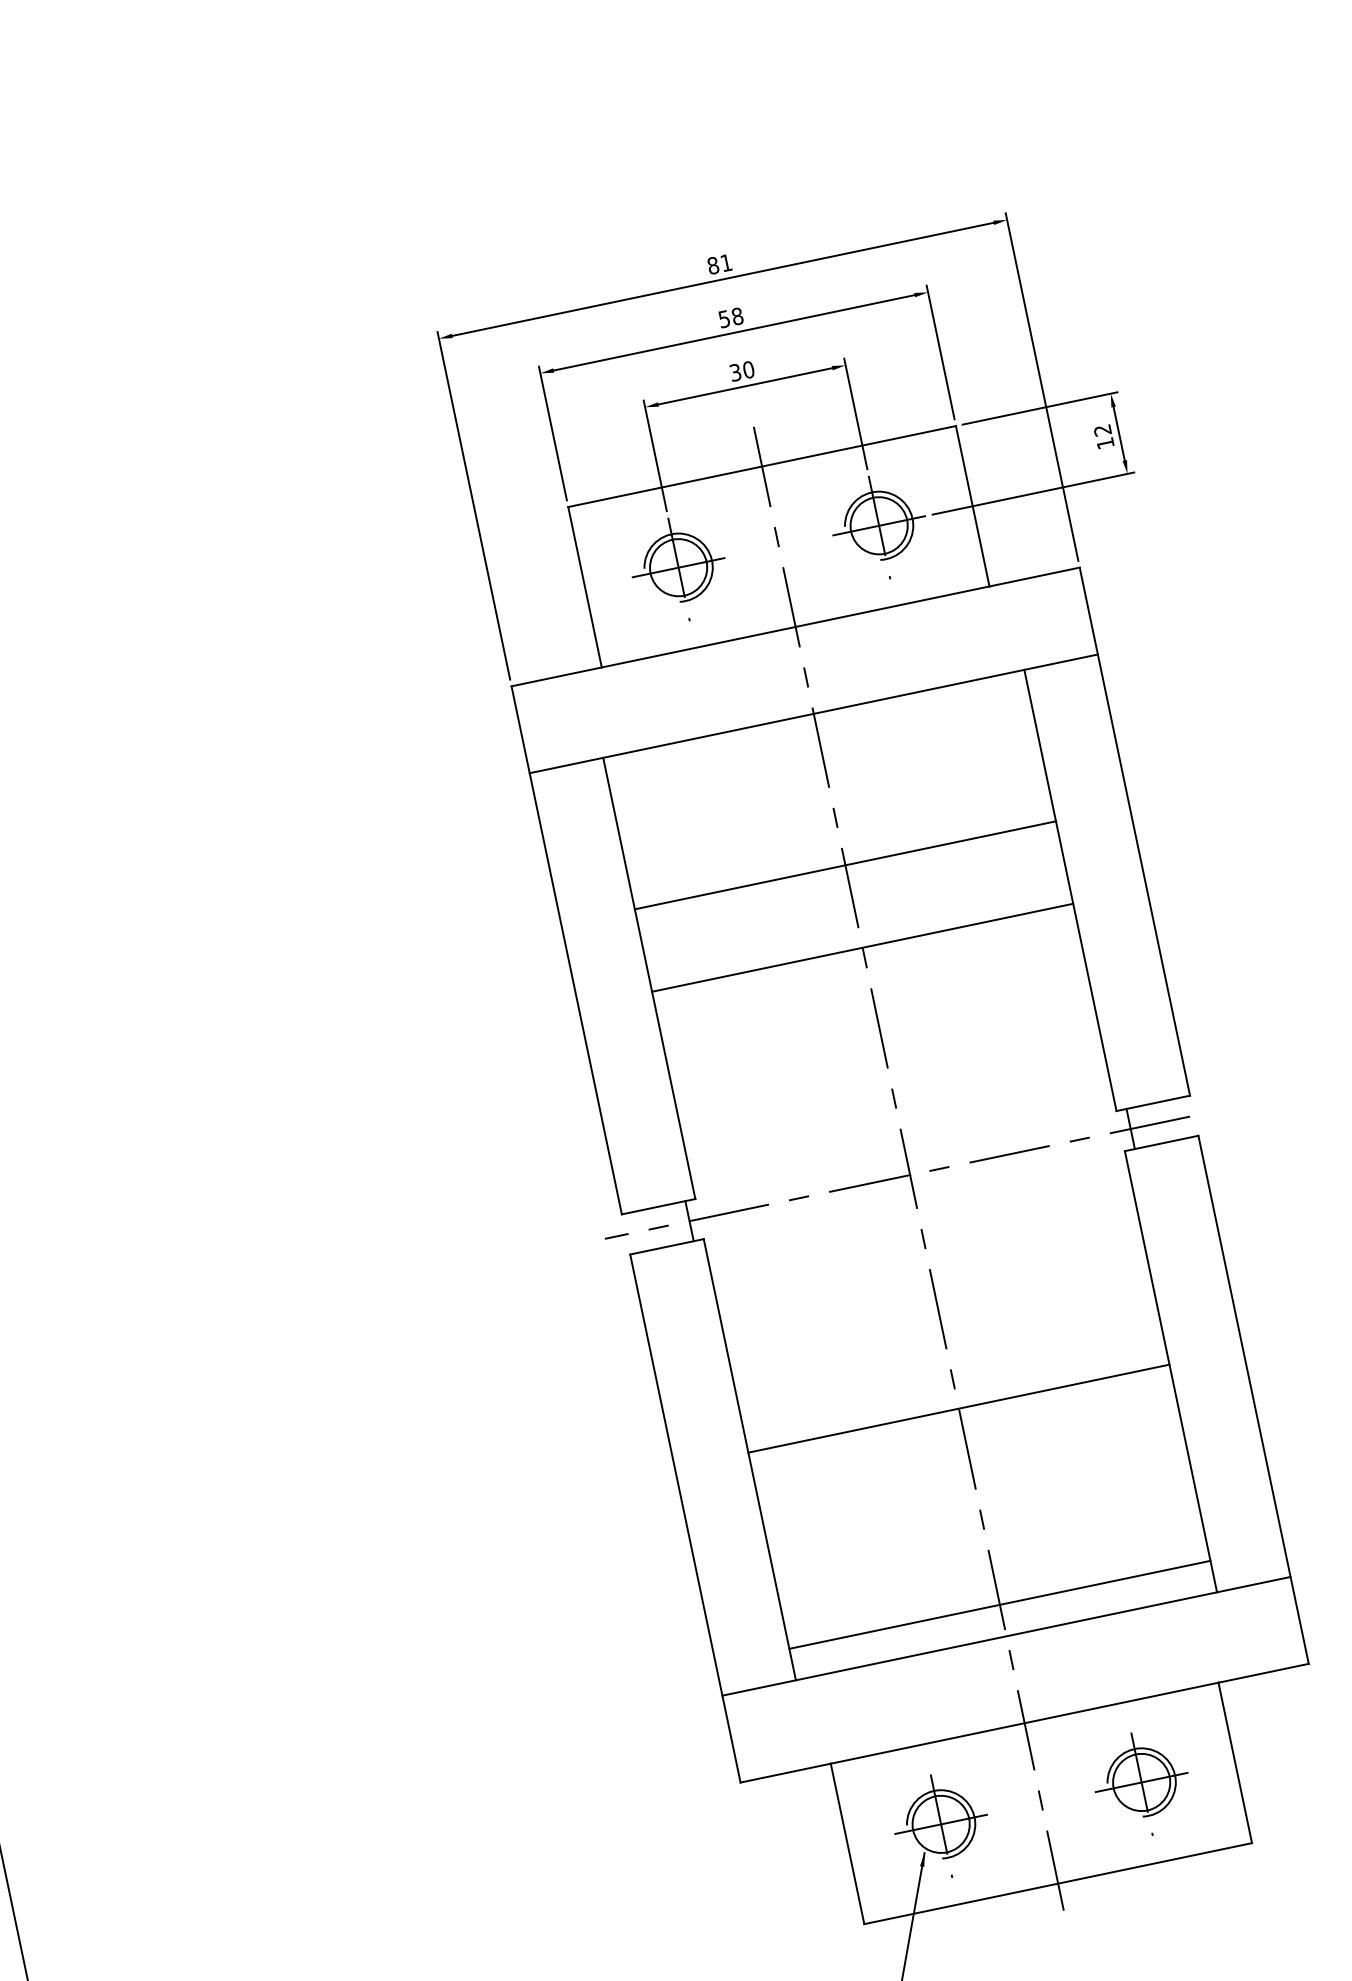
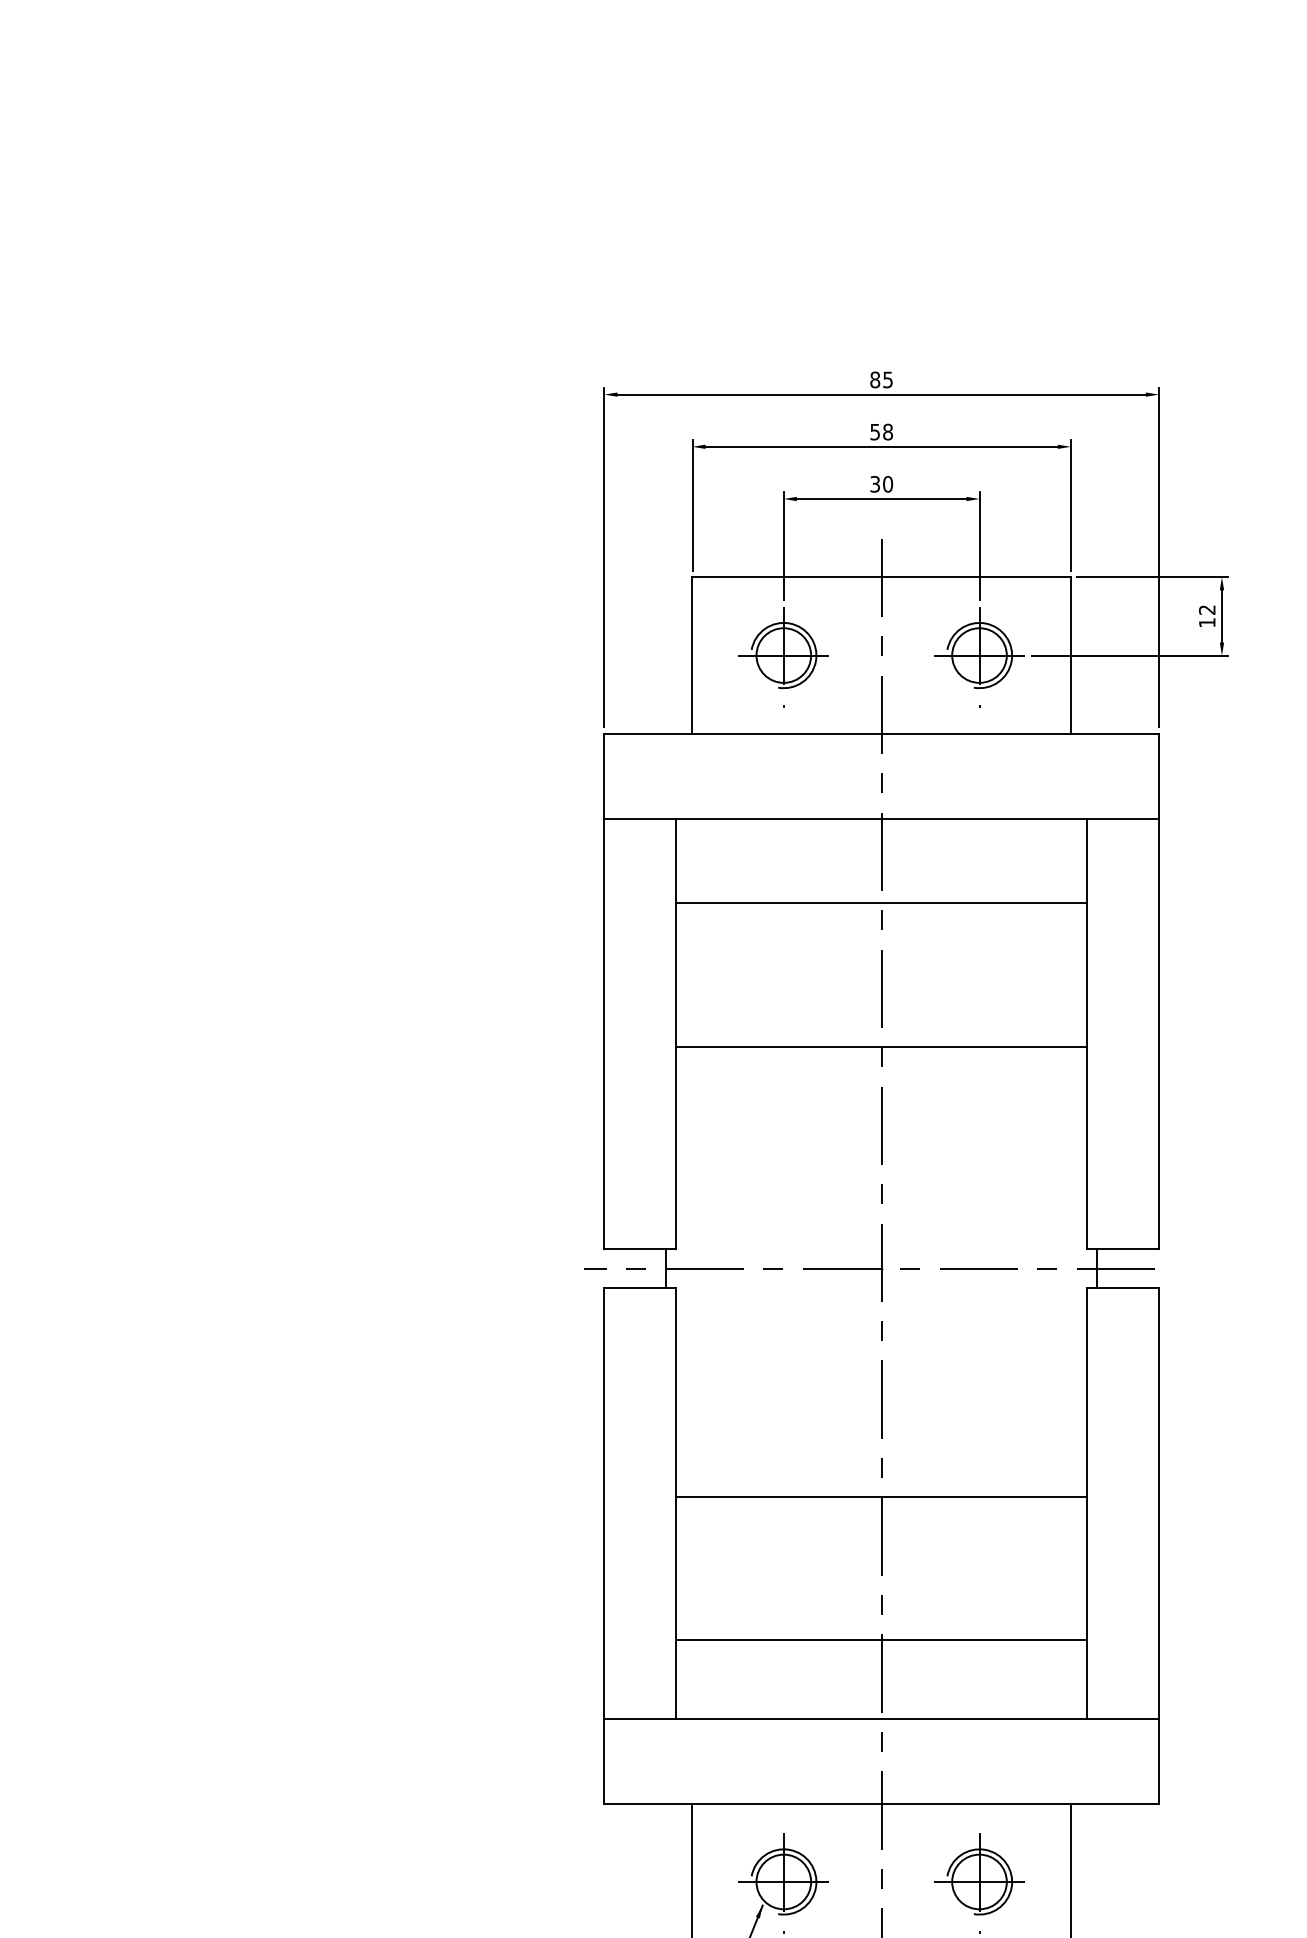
text: (725, 262) -> (887, 379), 81 -> 85
line: (845, 865) -> (881, 903), moved
line: (999, 1605) -> (881, 1640), moved

